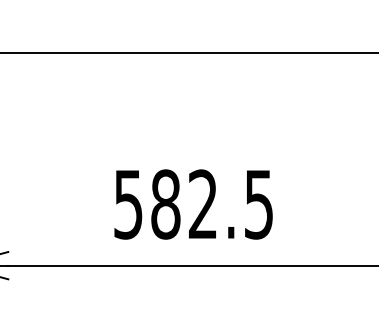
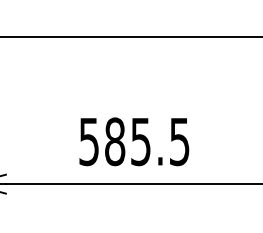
text: (202, 204) -> (140, 141), 582.5 -> 585.5

